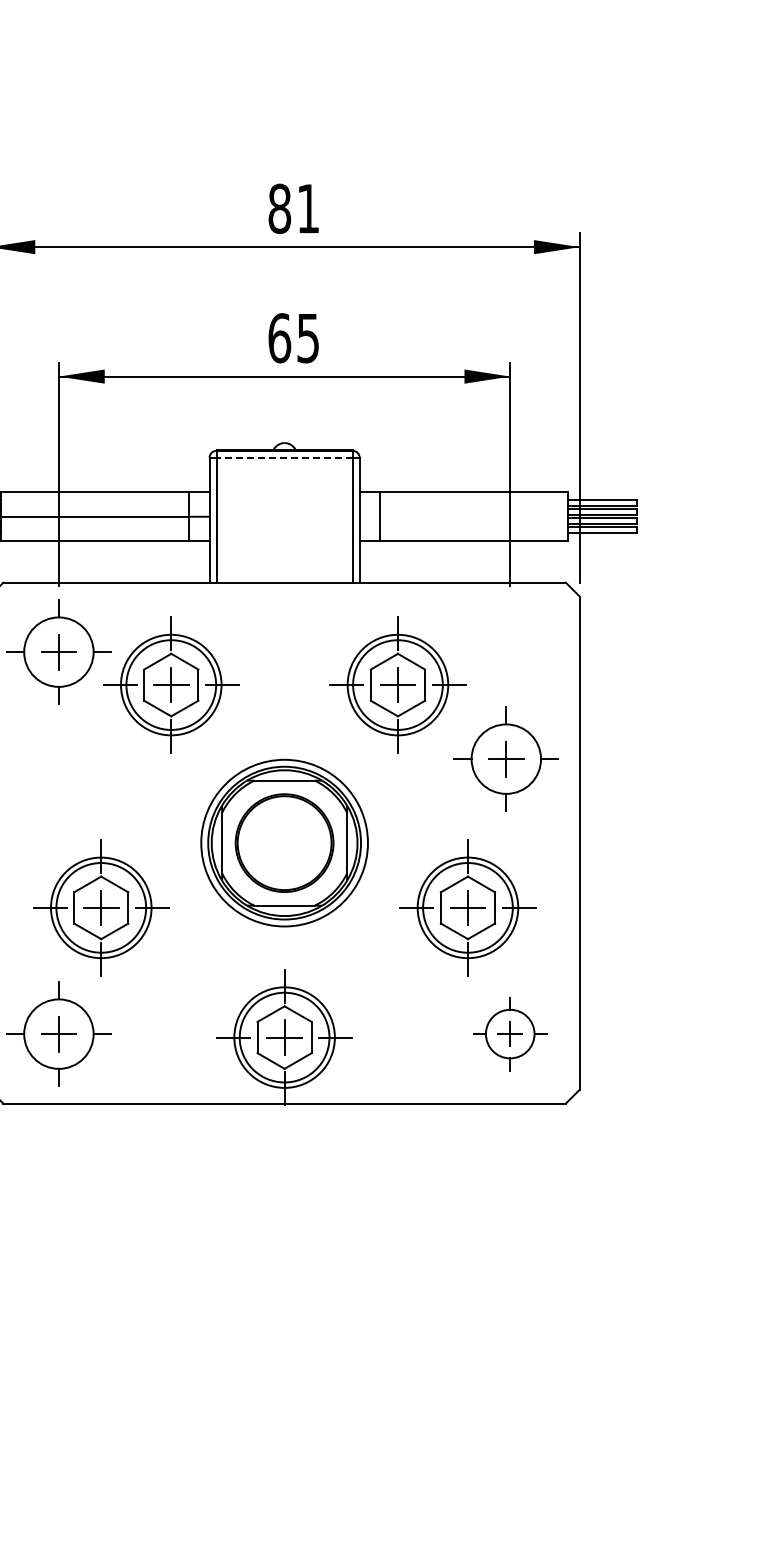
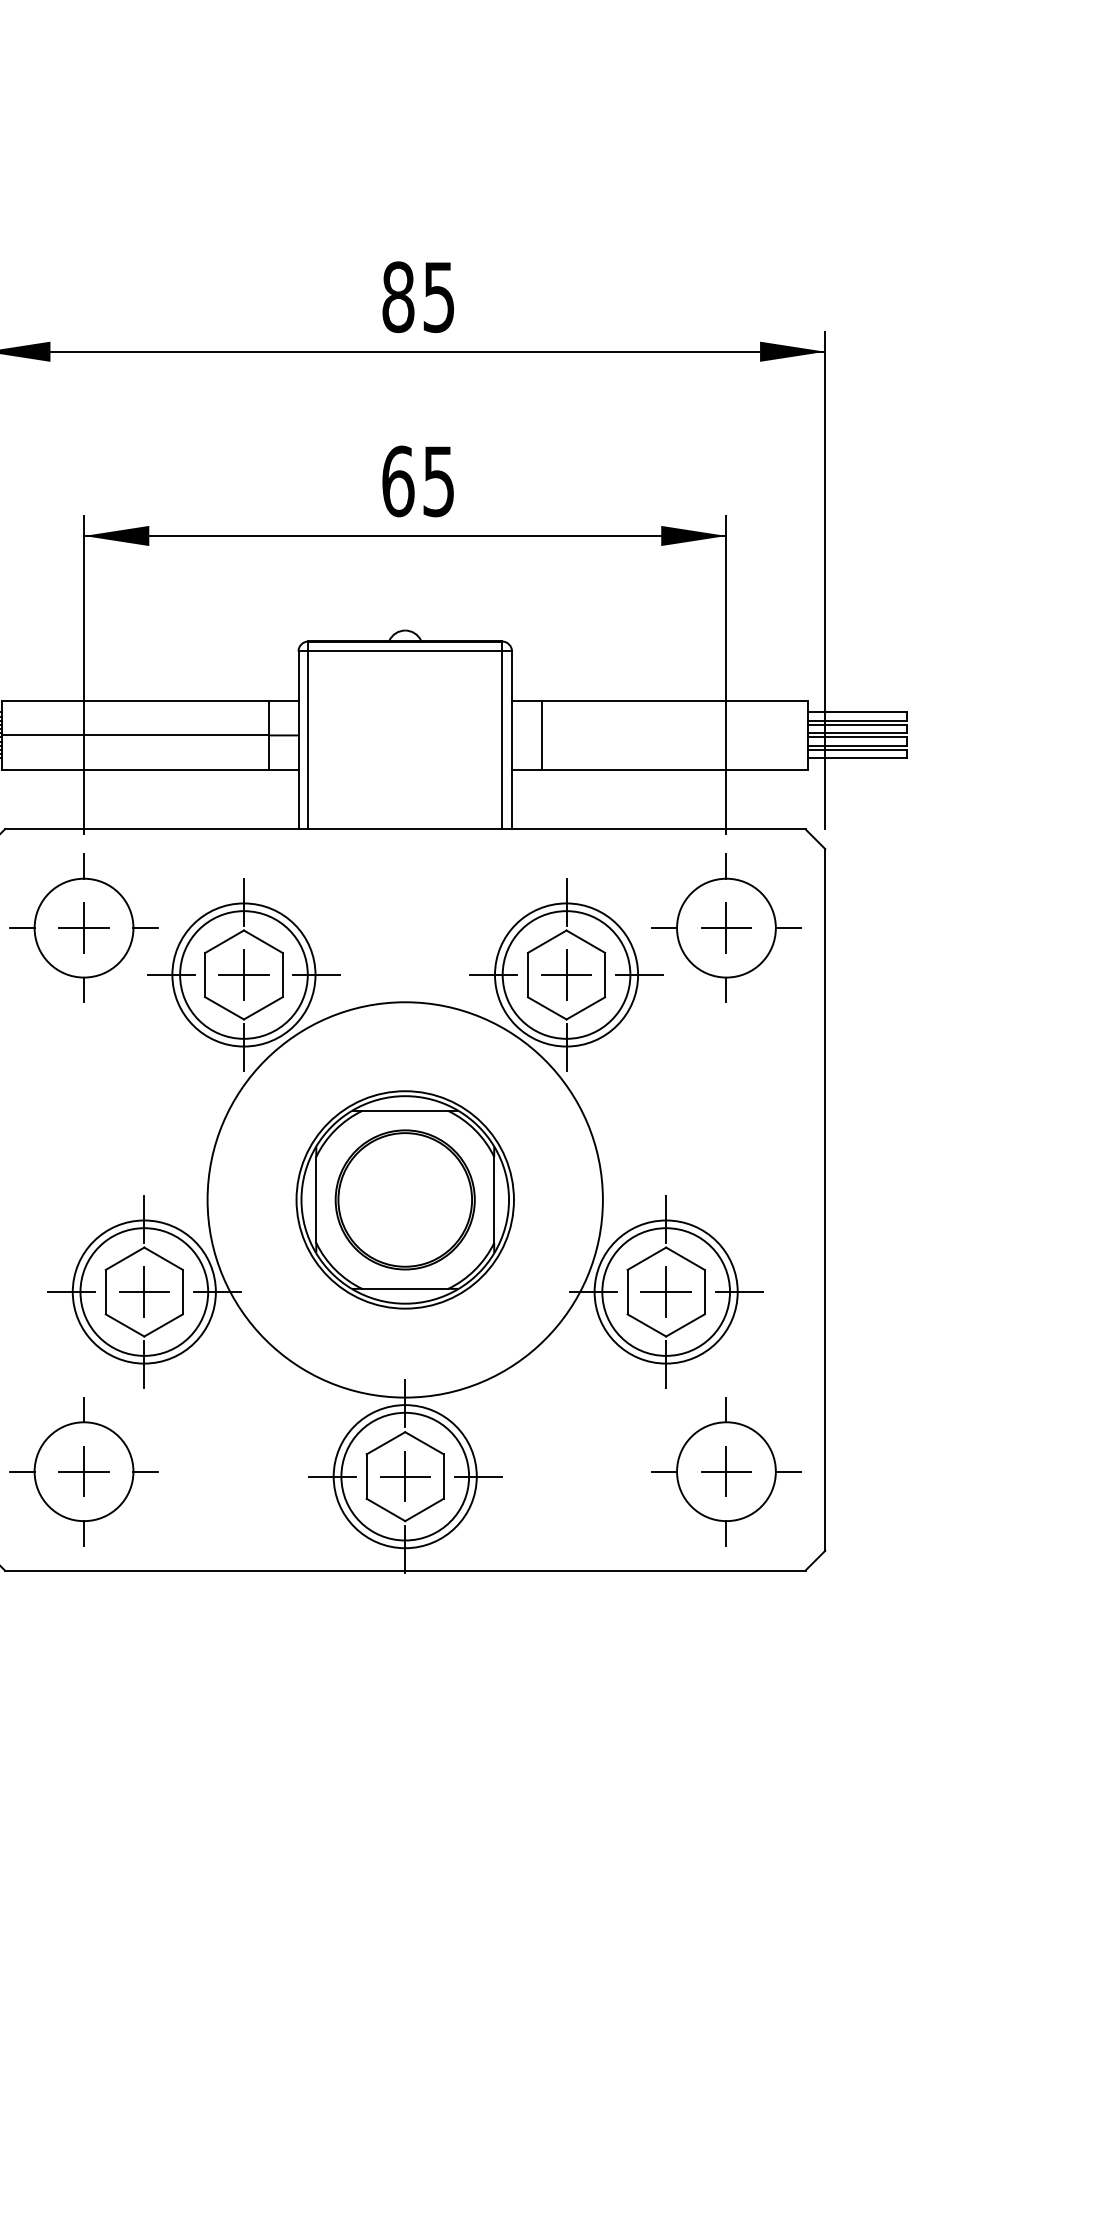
text: (307, 208) -> (437, 296), 81 -> 85
line: (284, 457) -> (405, 651), dashed -> solid
part: (505, 758) -> (725, 927), moved
circle: (284, 843) -> (405, 1200), size x1.67
part: (509, 1033) -> (725, 1470), size x1.43

